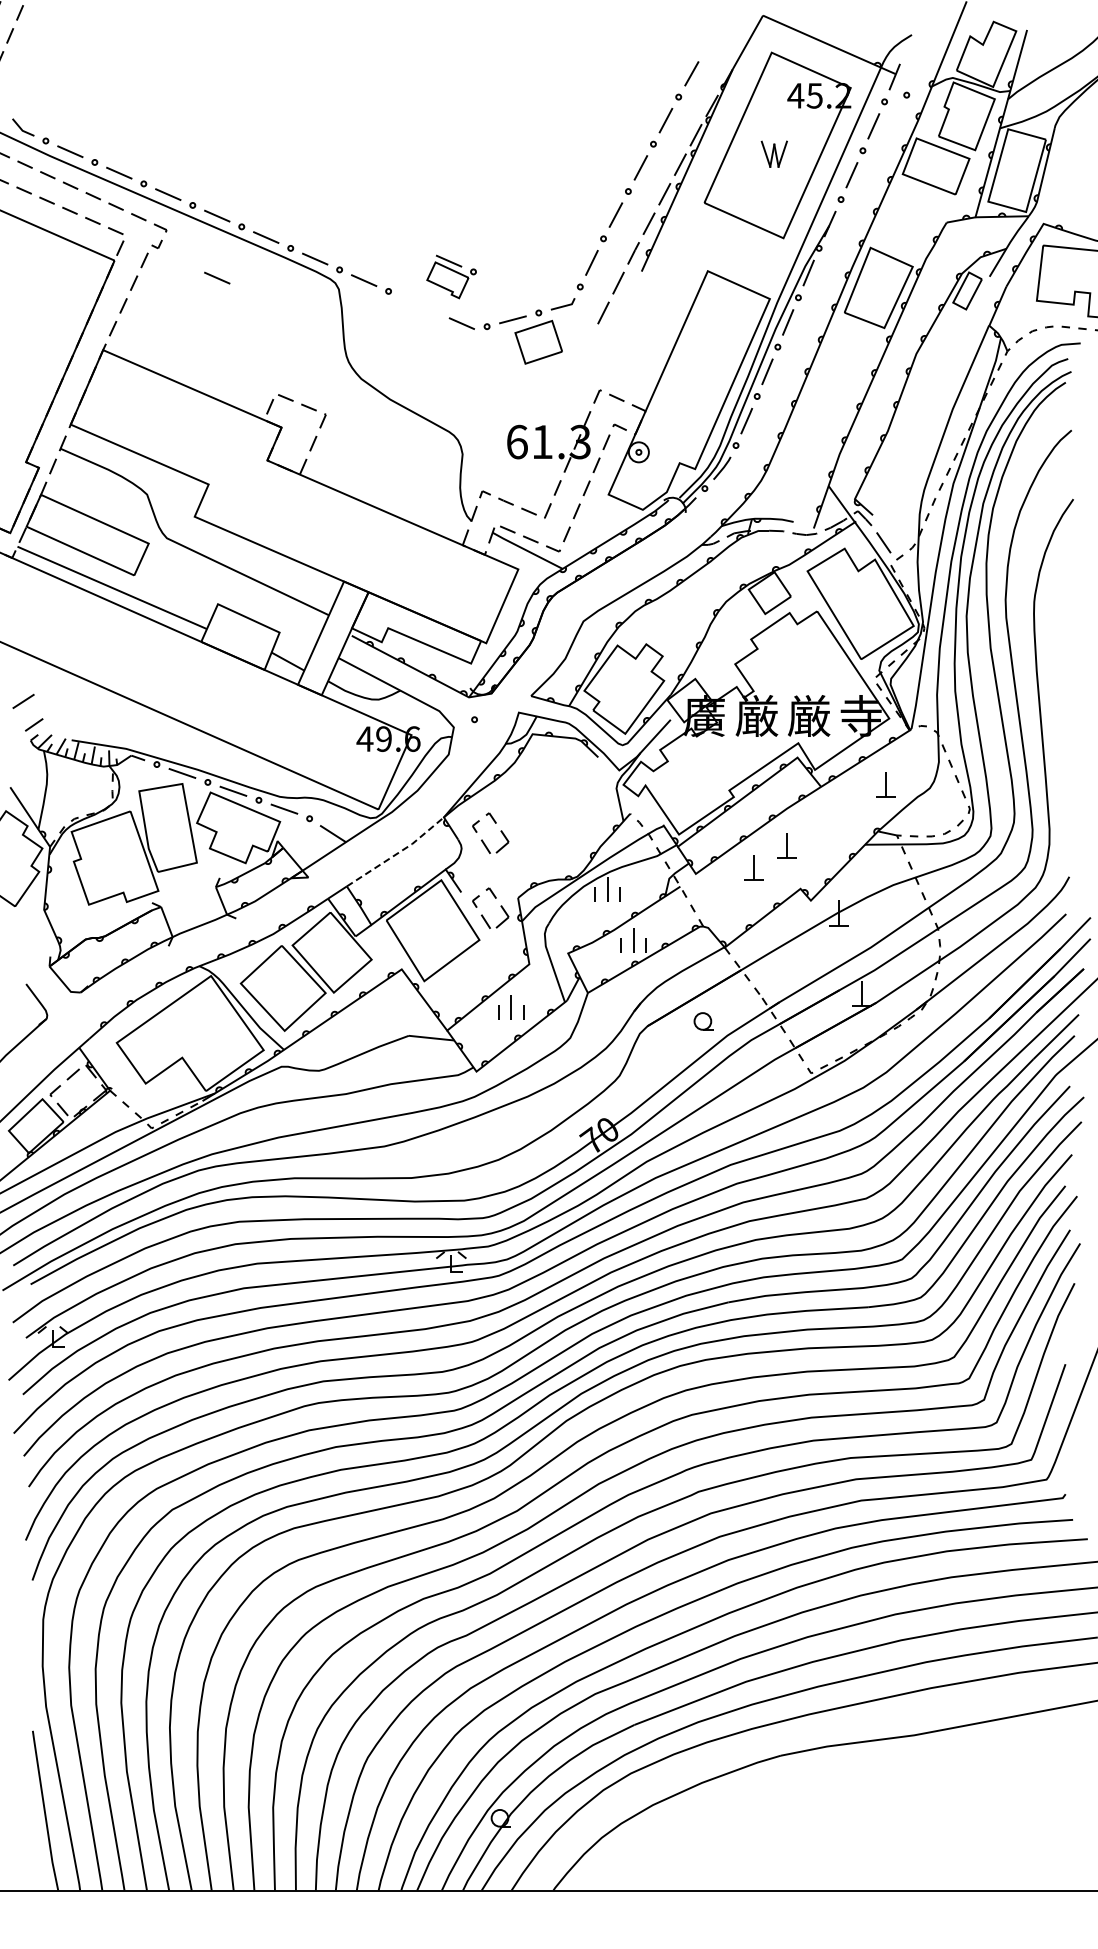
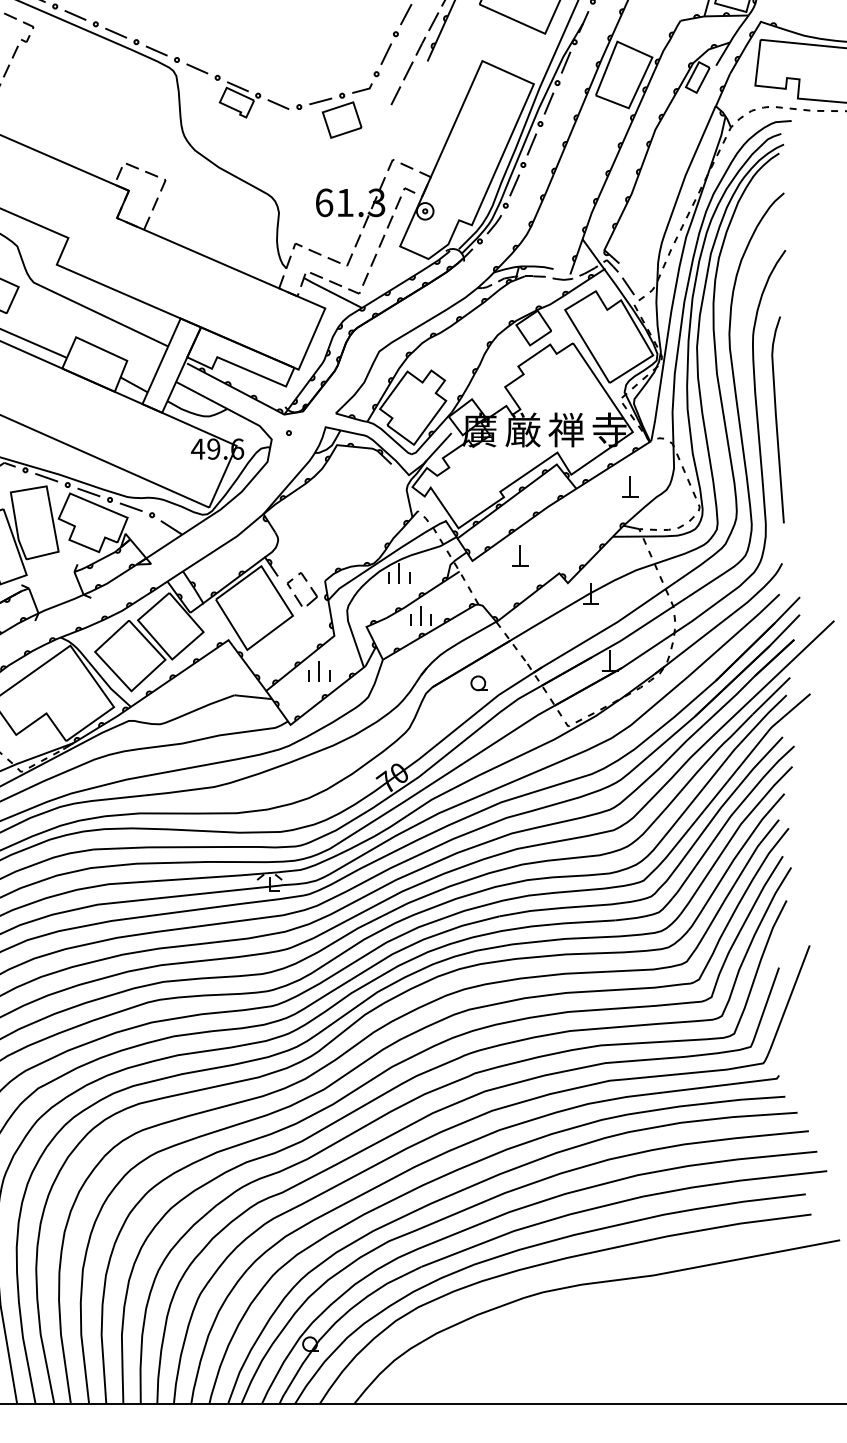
part: (451, 276) -> (239, 99), moved
line: (217, 277) -> (75, 66), removed
curve: (1063, 704) -> (777, 420), added
text: (808, 715) -> (565, 429), 厳 -> 禅
part: (500, 831) -> (310, 525), removed
part: (786, 845) -> (547, 537), removed
line: (397, 853) -> (225, 544), dashed -> solid

